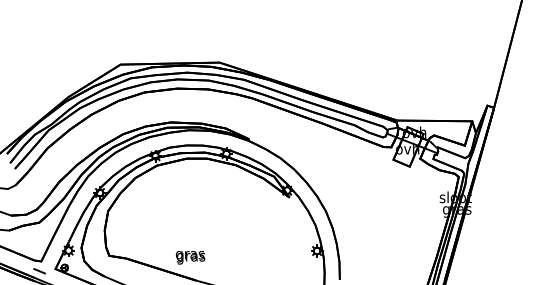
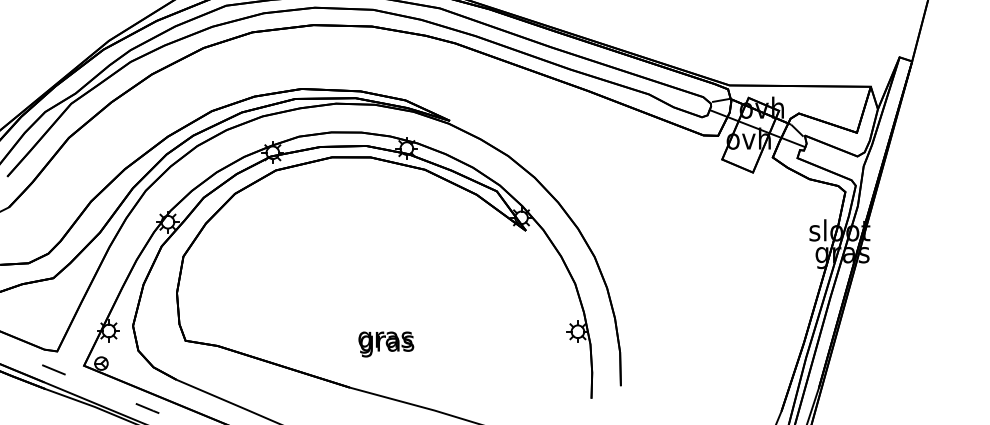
text: (190, 257) -> (386, 343), moved

